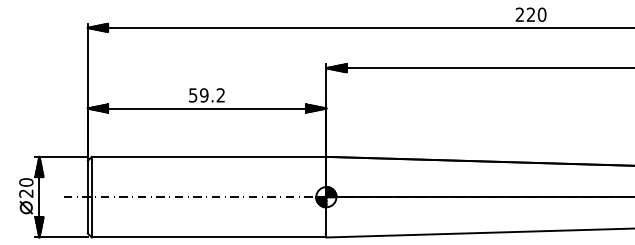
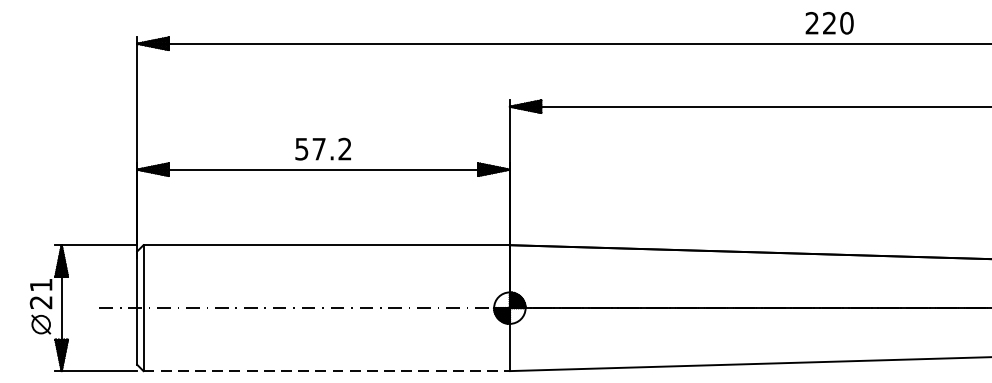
text: (204, 95) -> (319, 149), 59.2 -> 57.2
text: (26, 182) -> (41, 285), 20 -> 21
line: (209, 237) -> (327, 371), solid -> dashed

